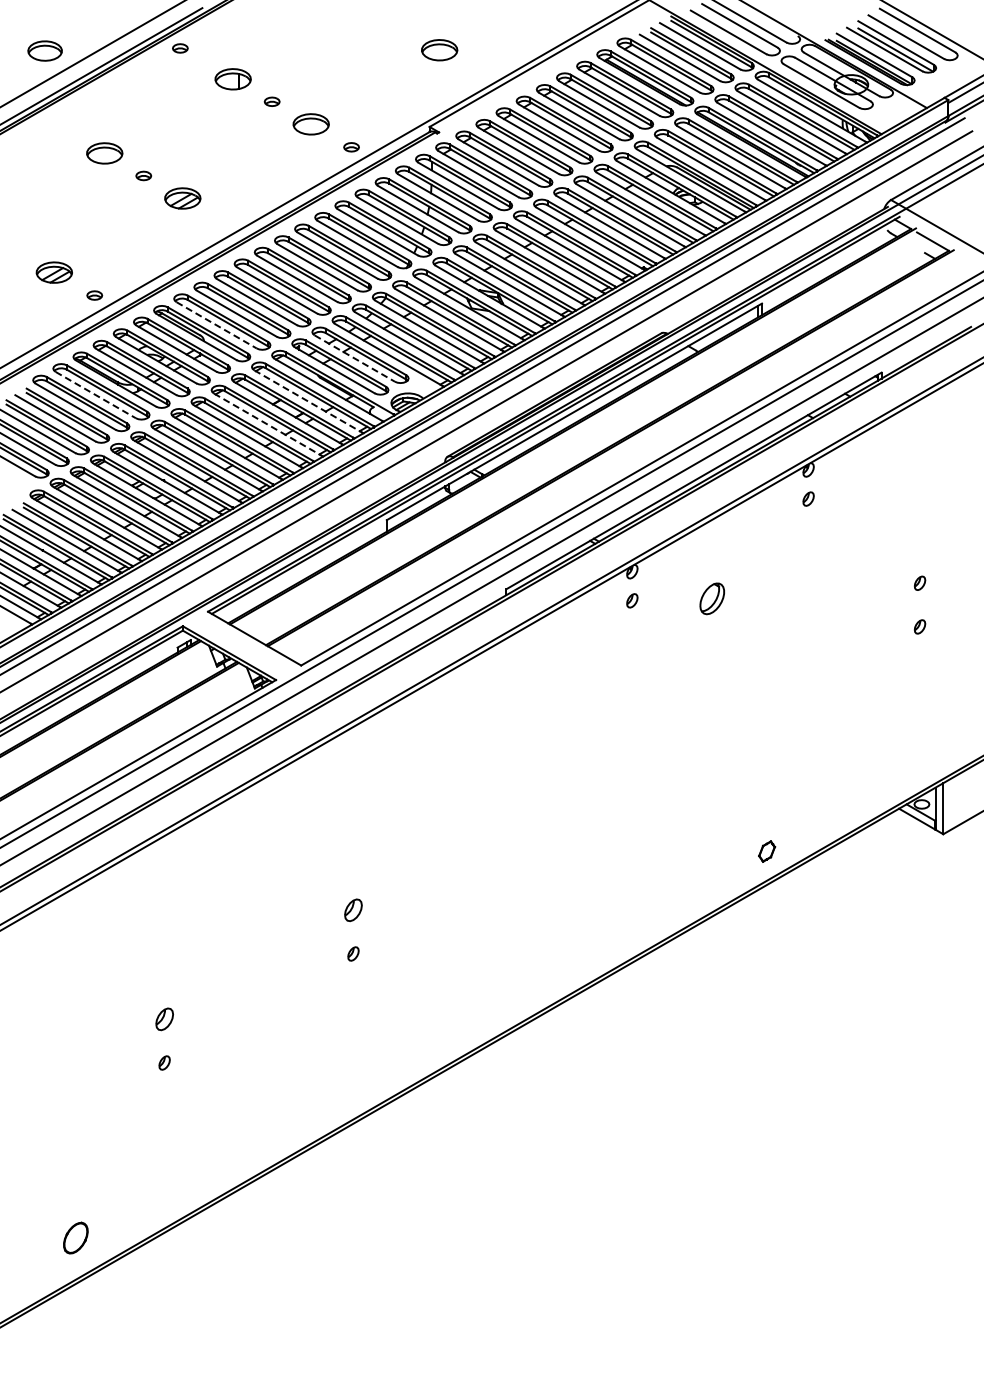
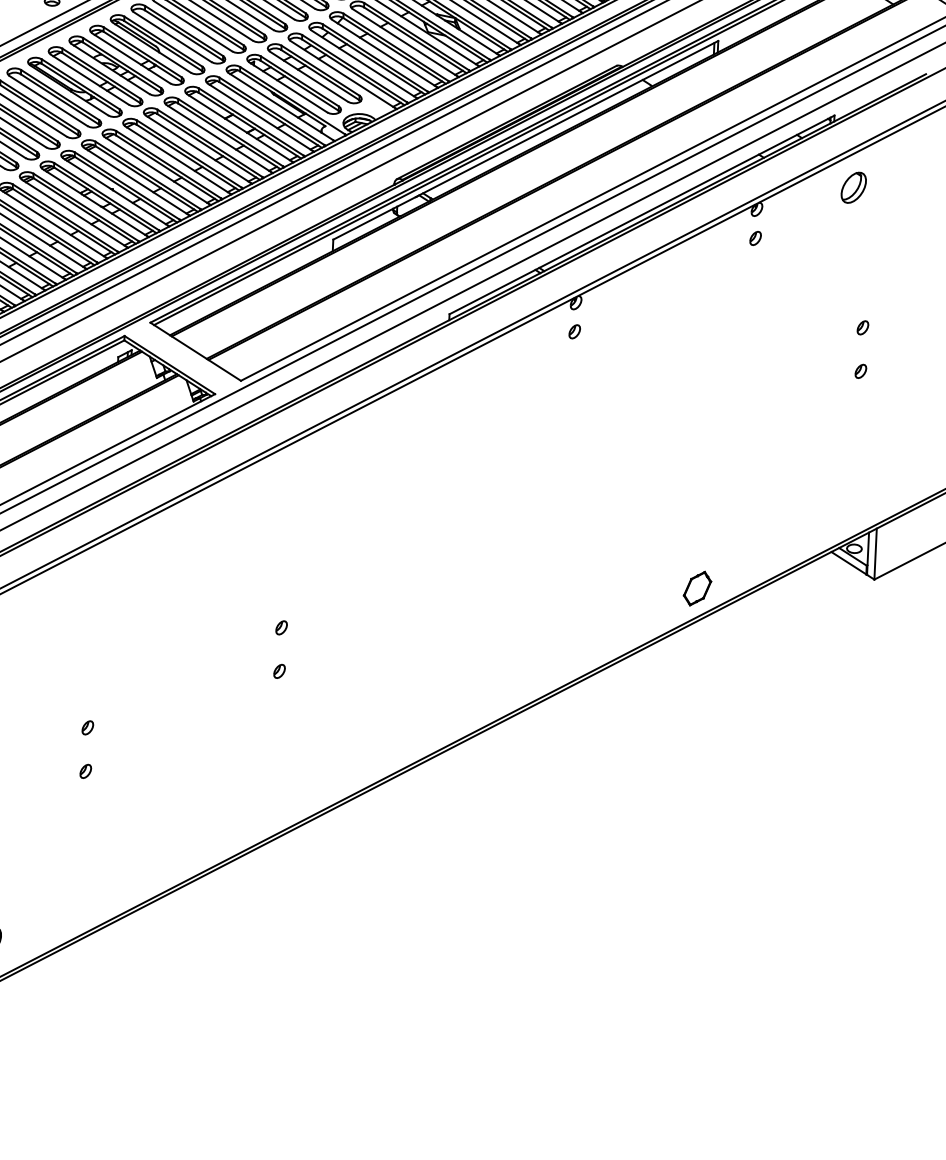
line: (217, 325) -> (173, 37), dashed -> solid
line: (355, 358) -> (309, 76), dashed -> solid
line: (96, 395) -> (49, 101), dashed -> solid
line: (308, 401) -> (260, 117), dashed -> solid
line: (268, 424) -> (219, 138), dashed -> solid
part: (711, 598) -> (853, 187), moved
part: (766, 851) -> (696, 588), size x1.67
part: (353, 910) -> (281, 627), size x0.62
part: (164, 1019) -> (87, 727), size x0.62

